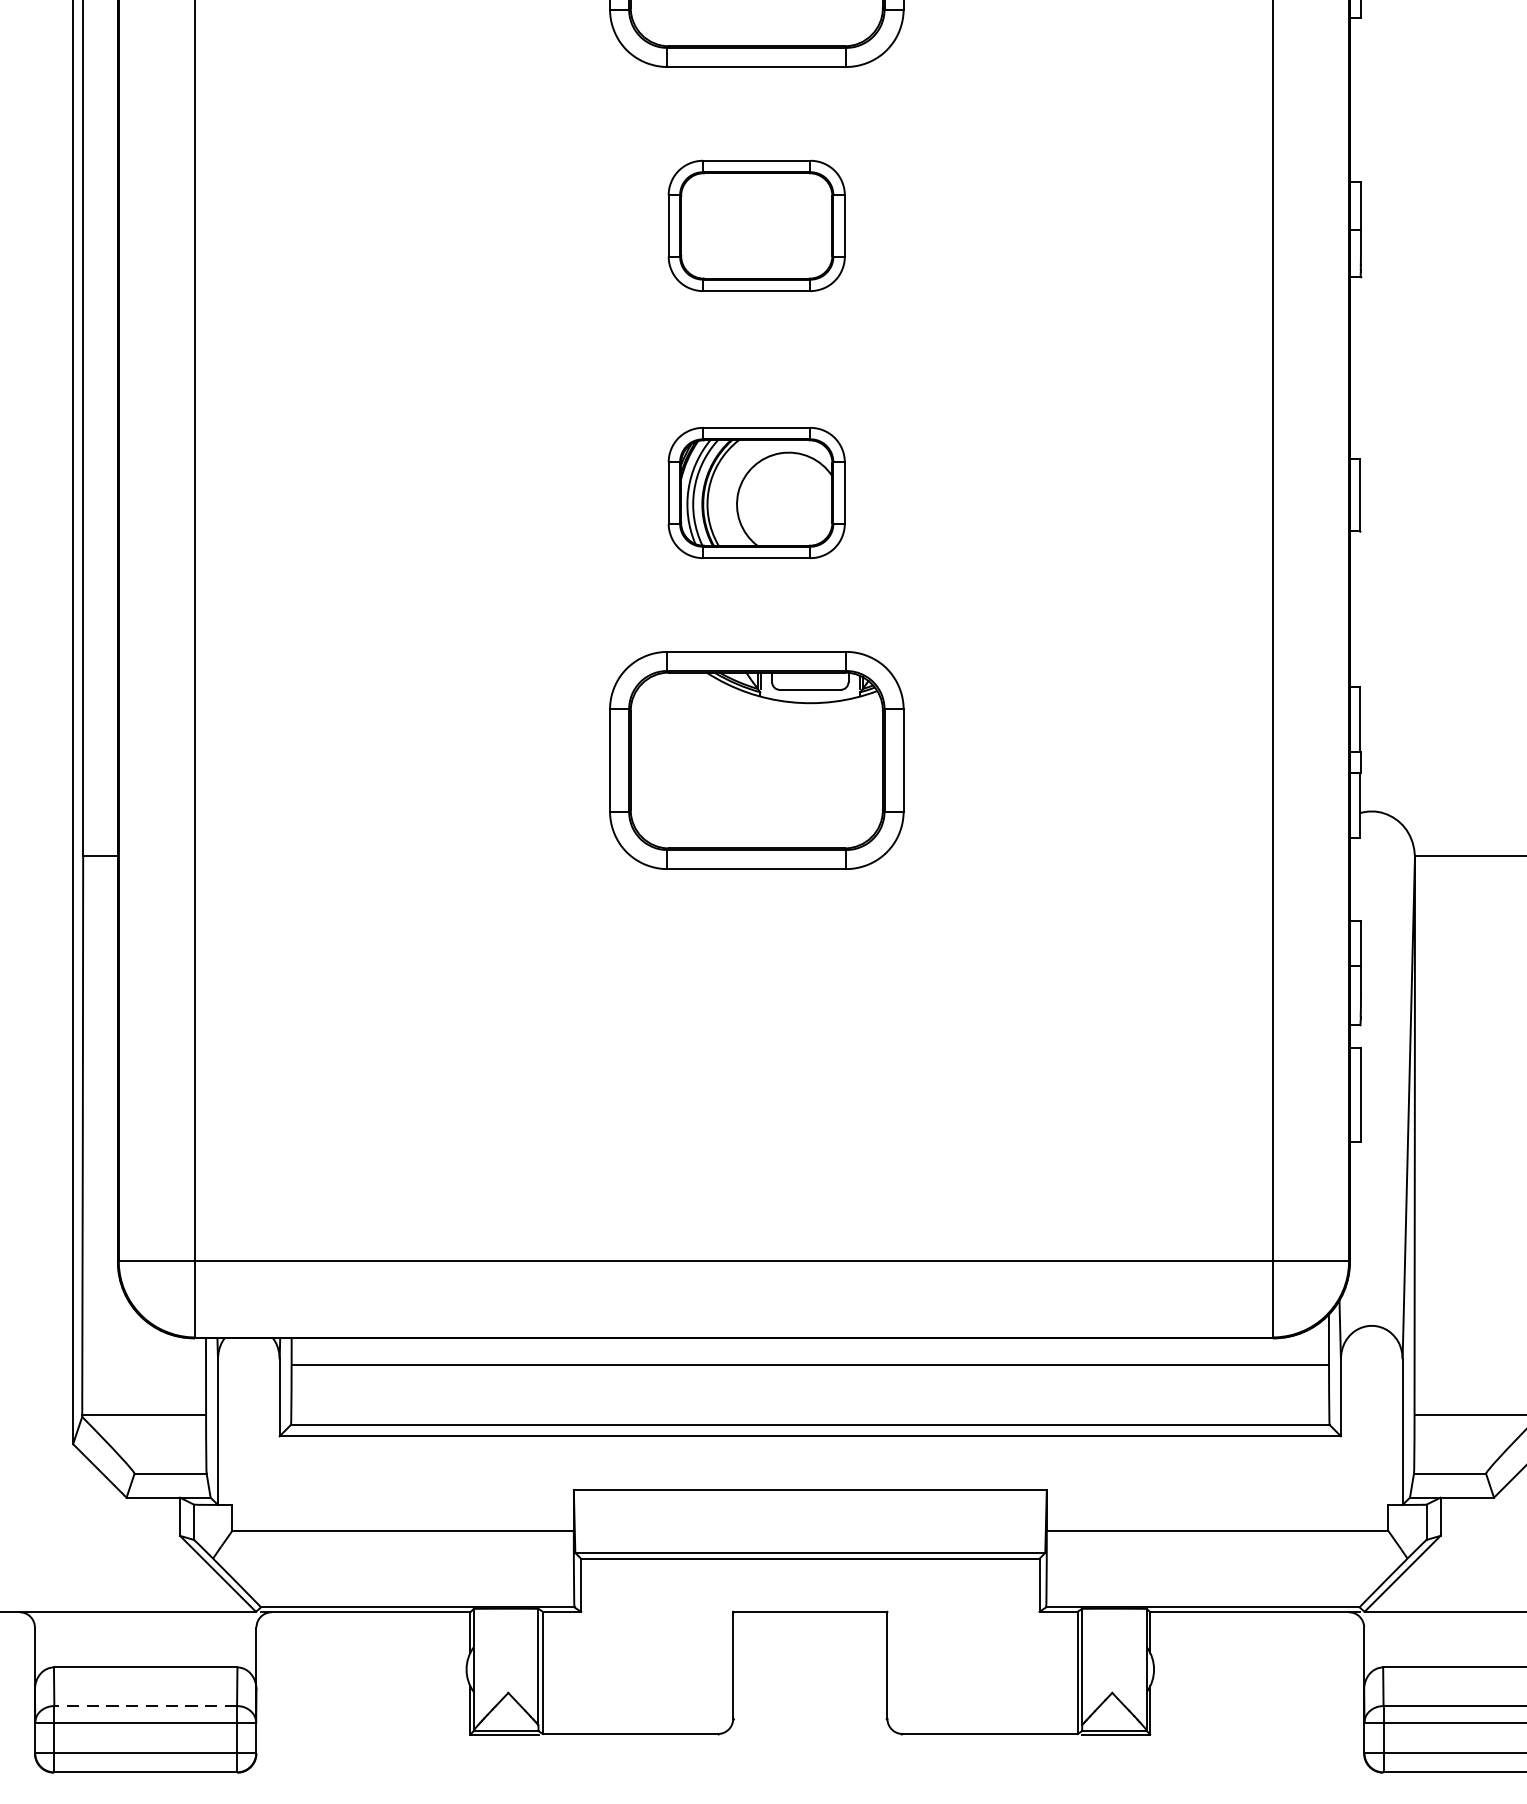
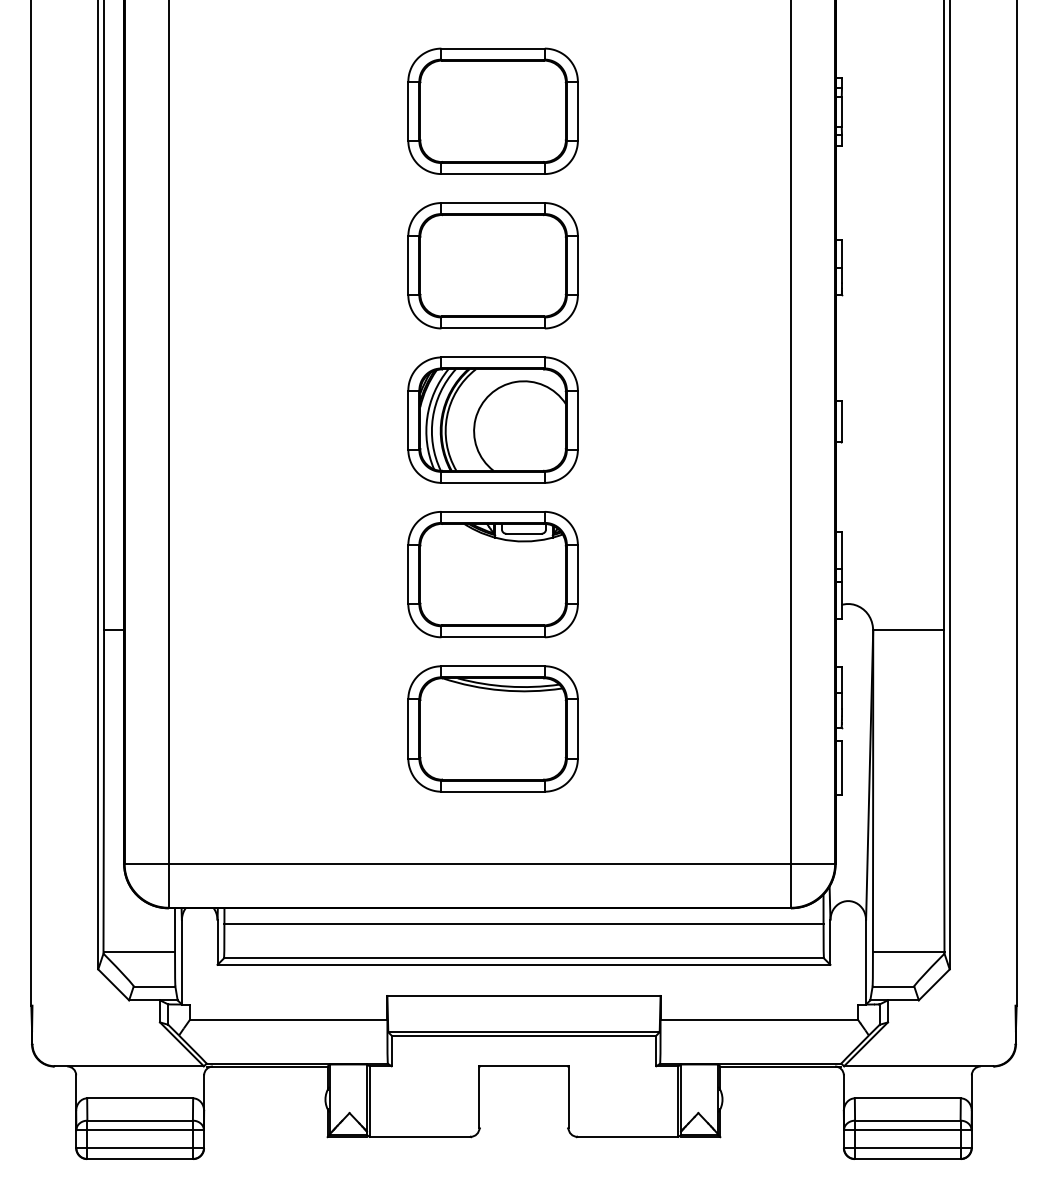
part: (755, 225) -> (492, 265), size x1.67
part: (755, 491) -> (492, 419), size x1.67
part: (755, 1027) -> (492, 728), added
line: (146, 1705) -> (140, 1120), dashed -> solid

